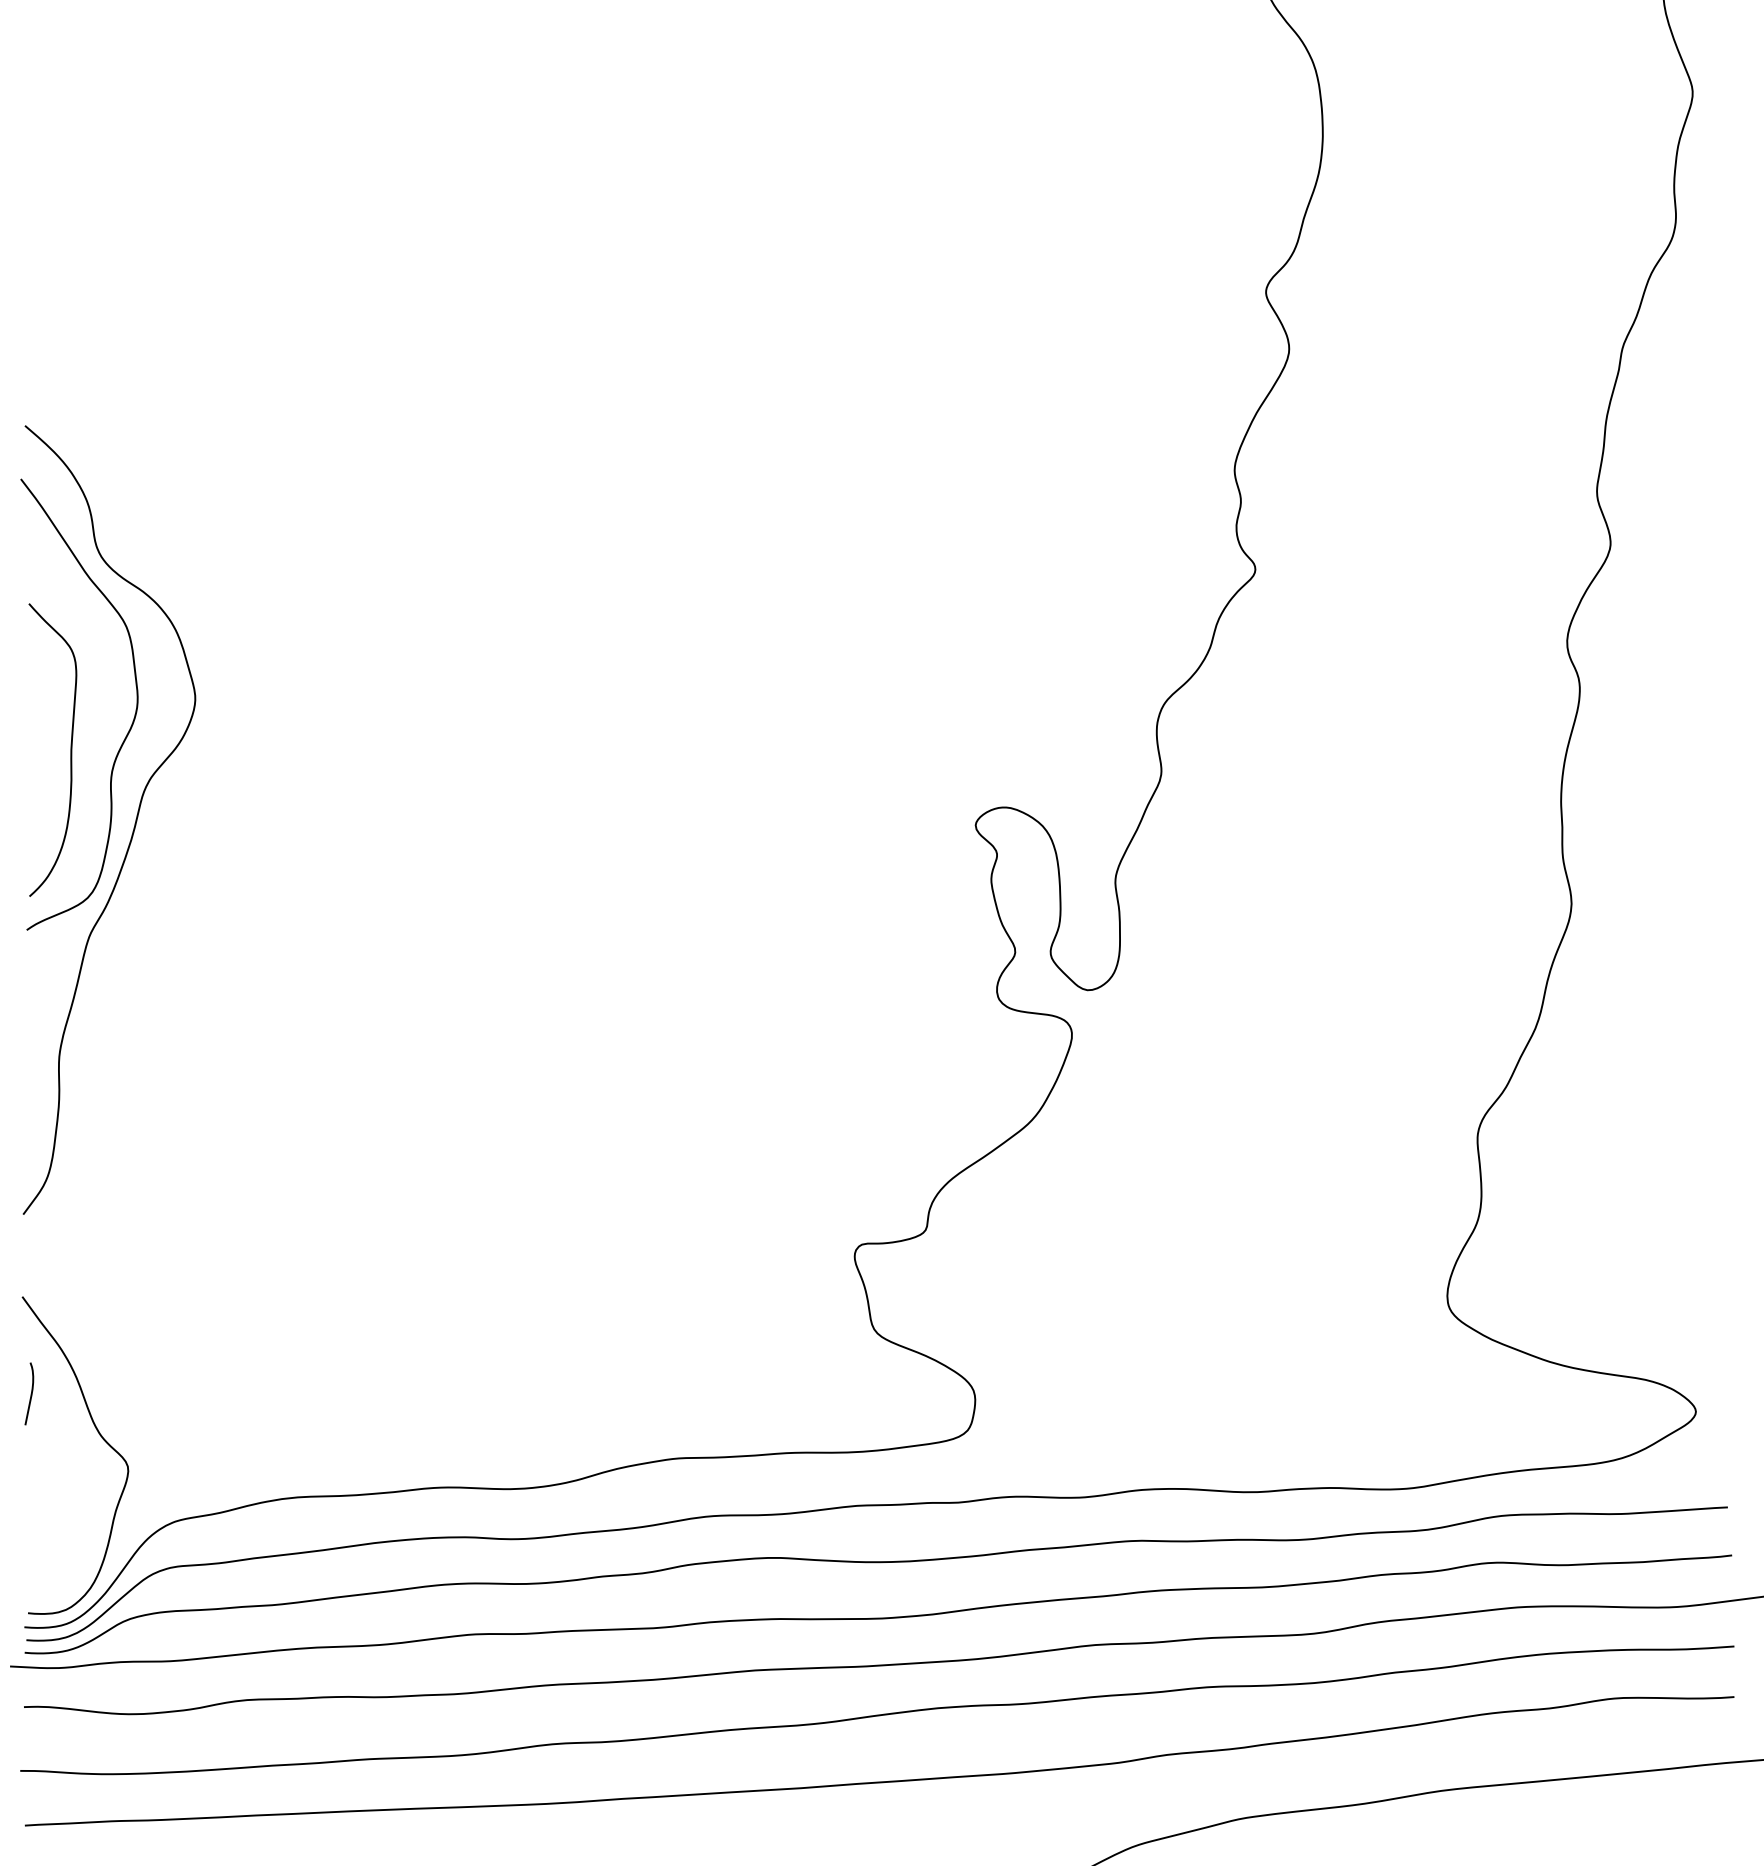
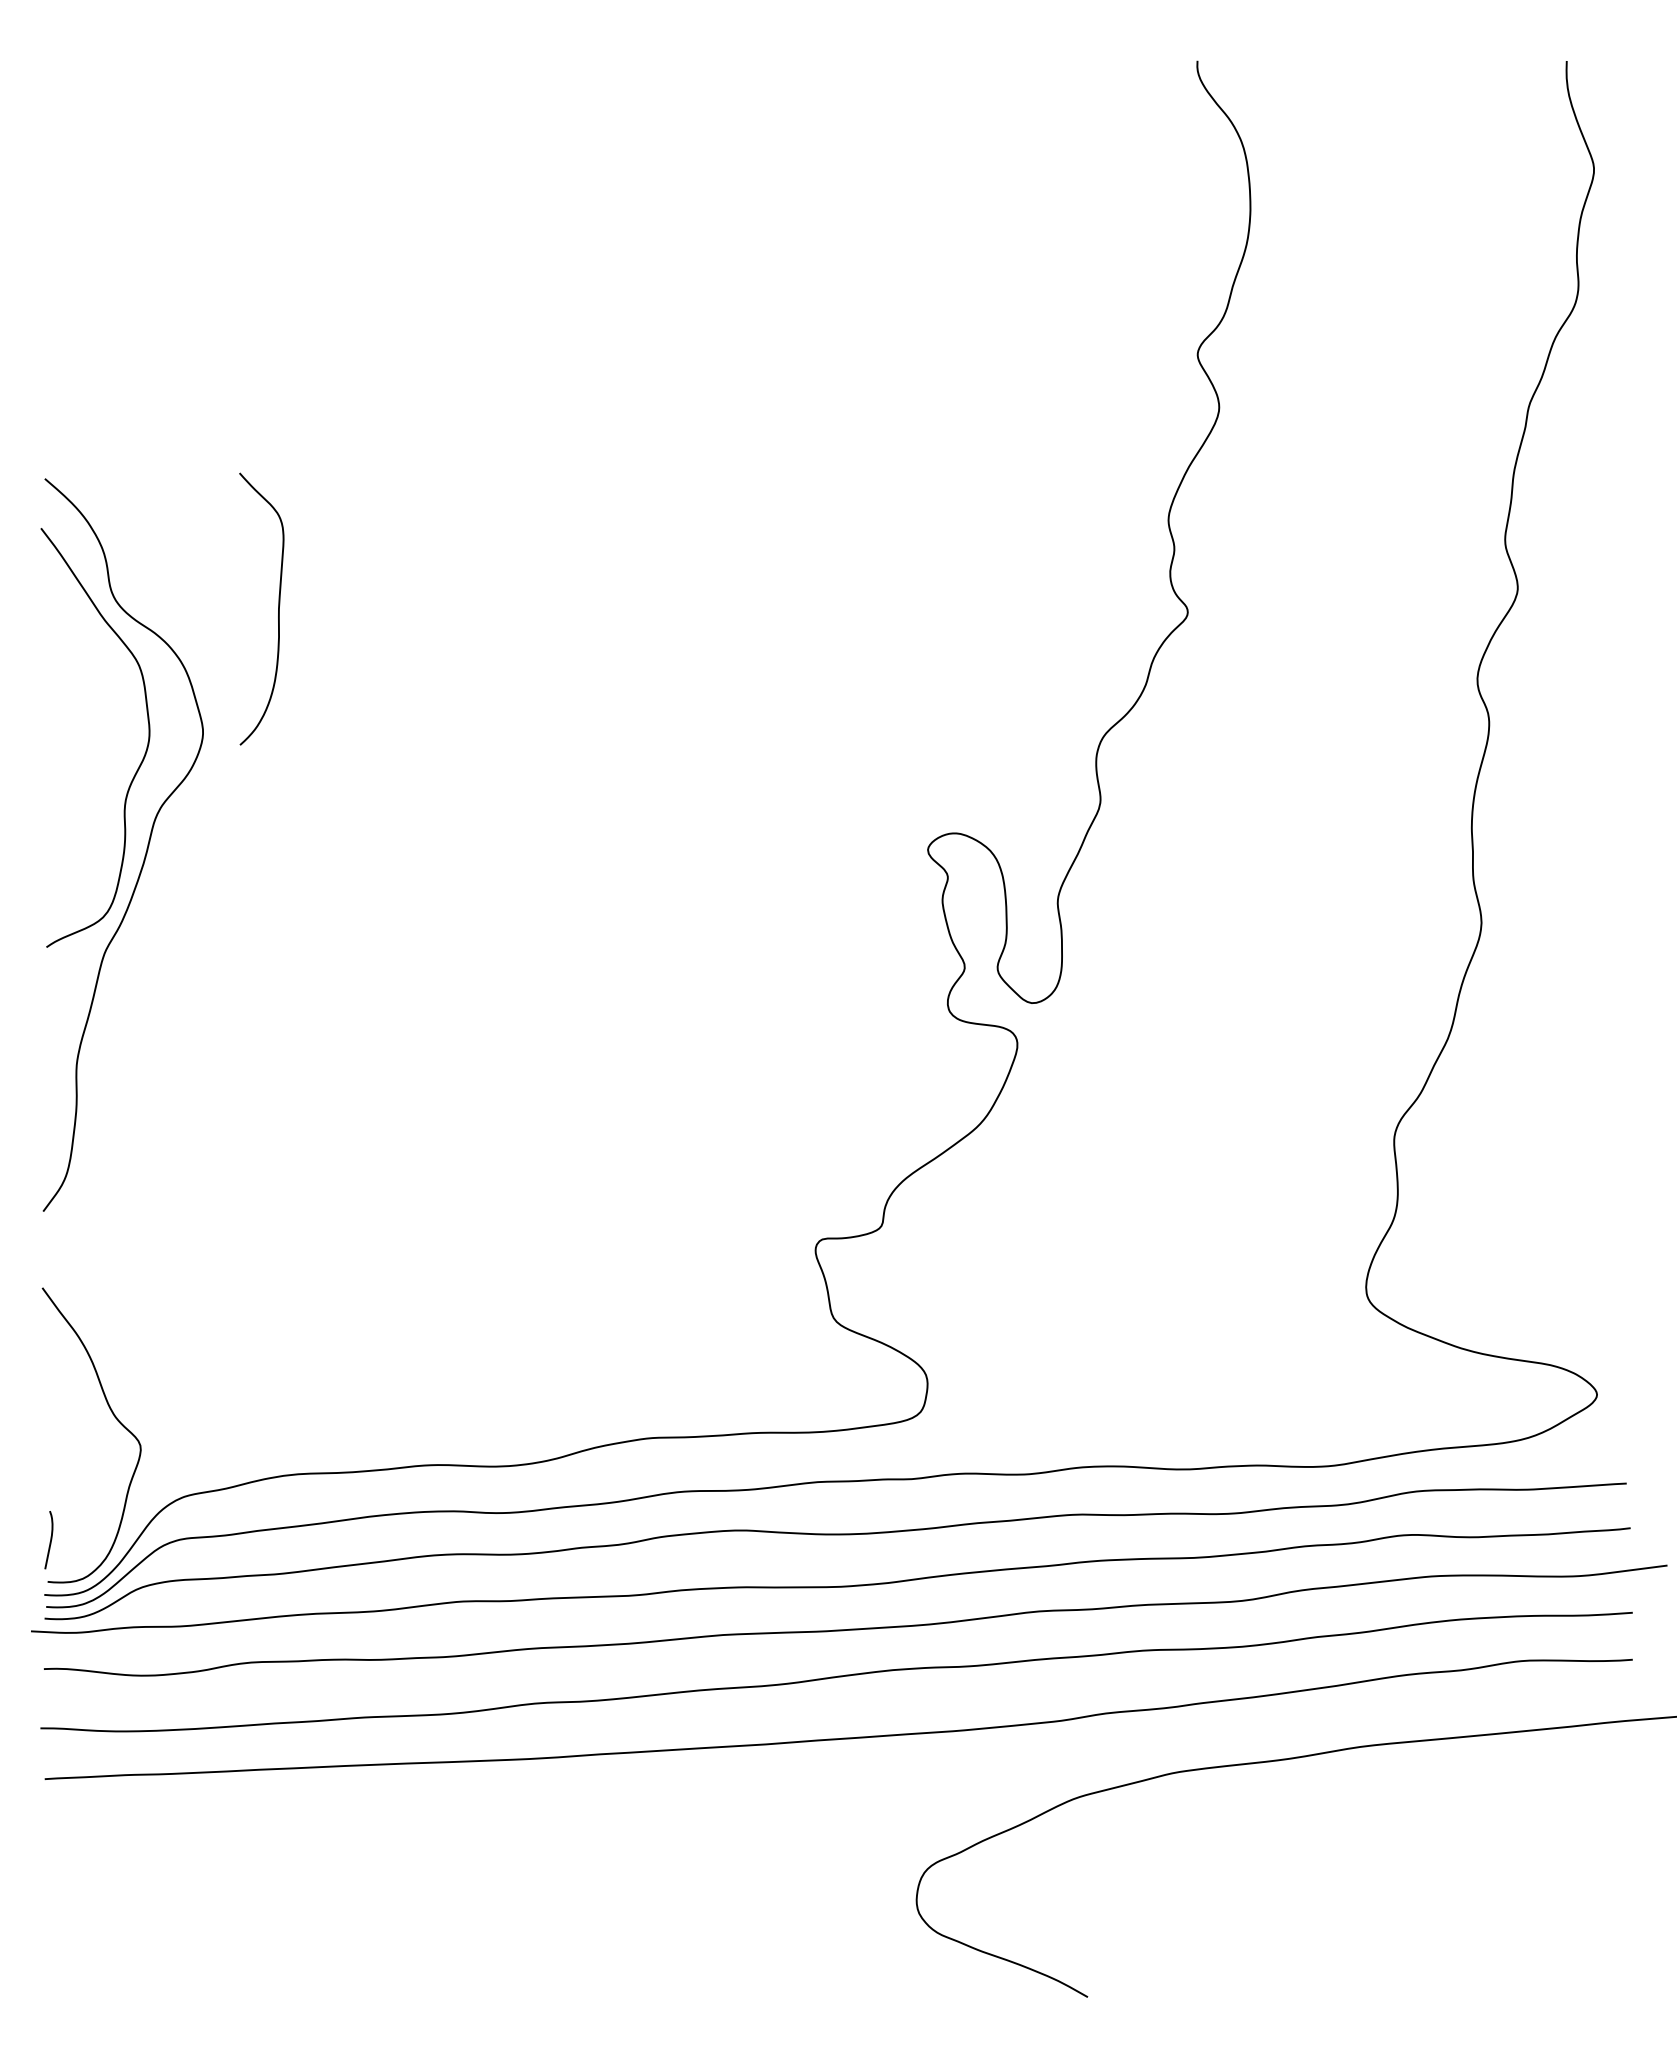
curve: (70, 749) -> (278, 608), moved
curve: (31, 1394) -> (50, 1540), moved

